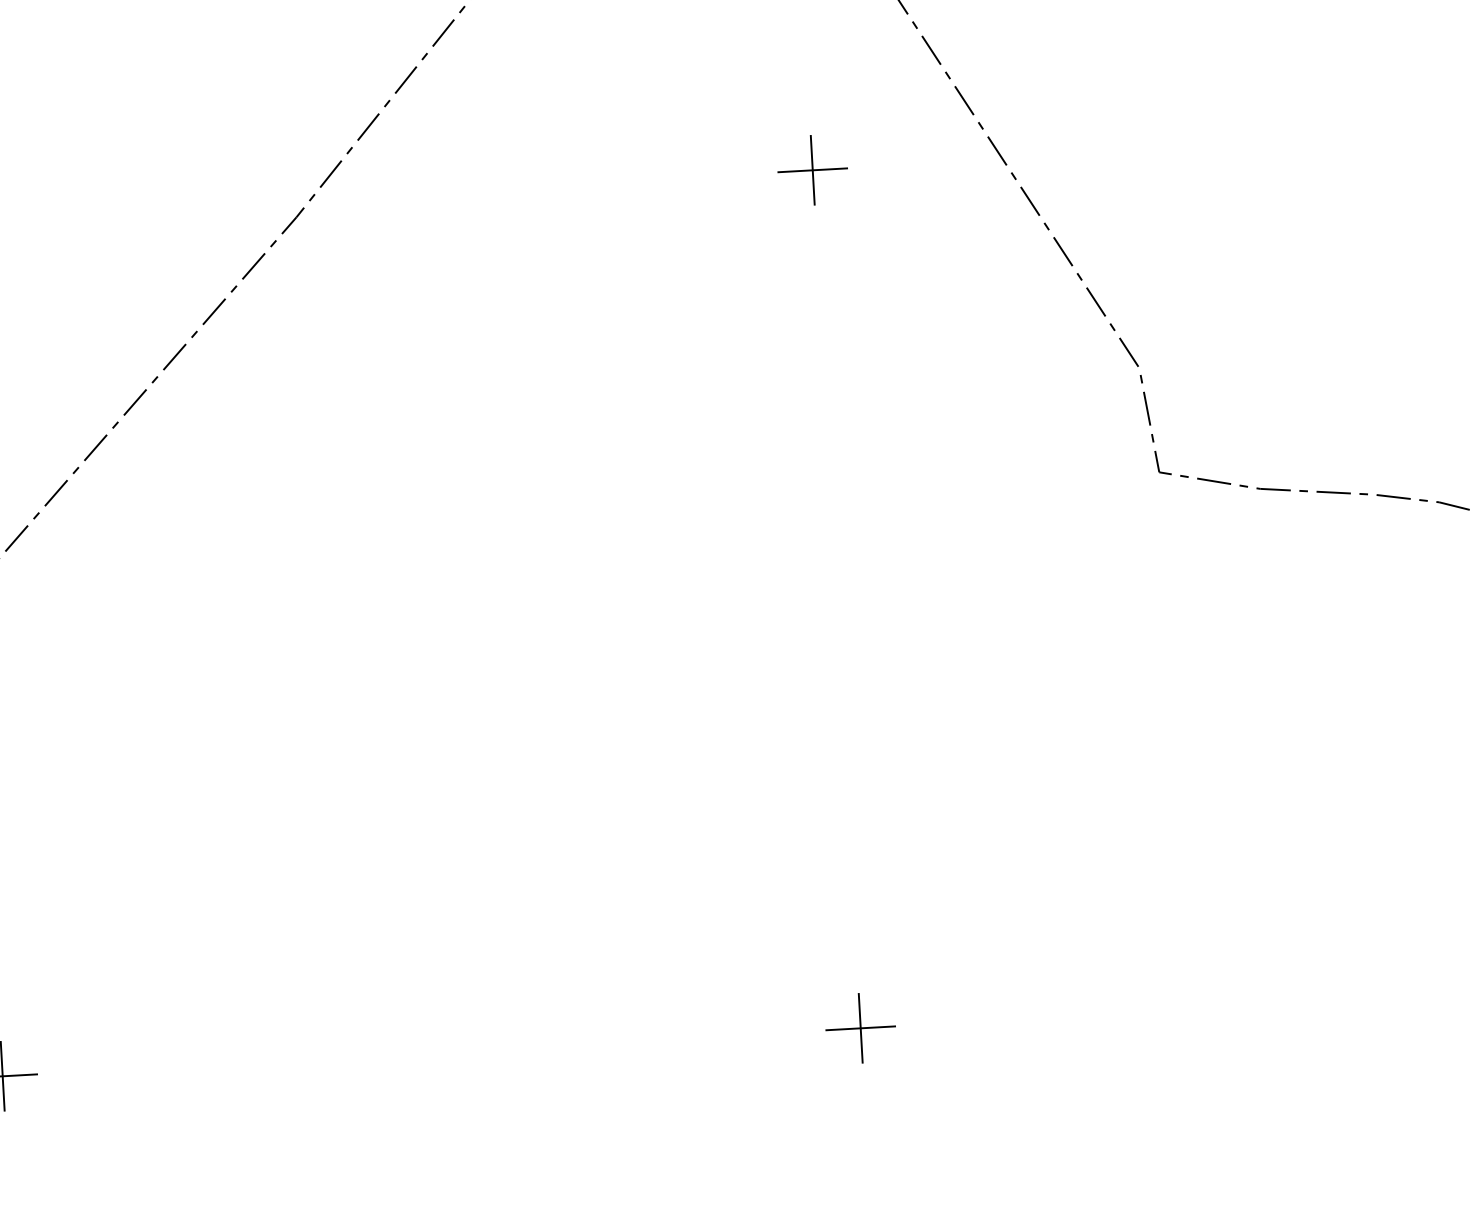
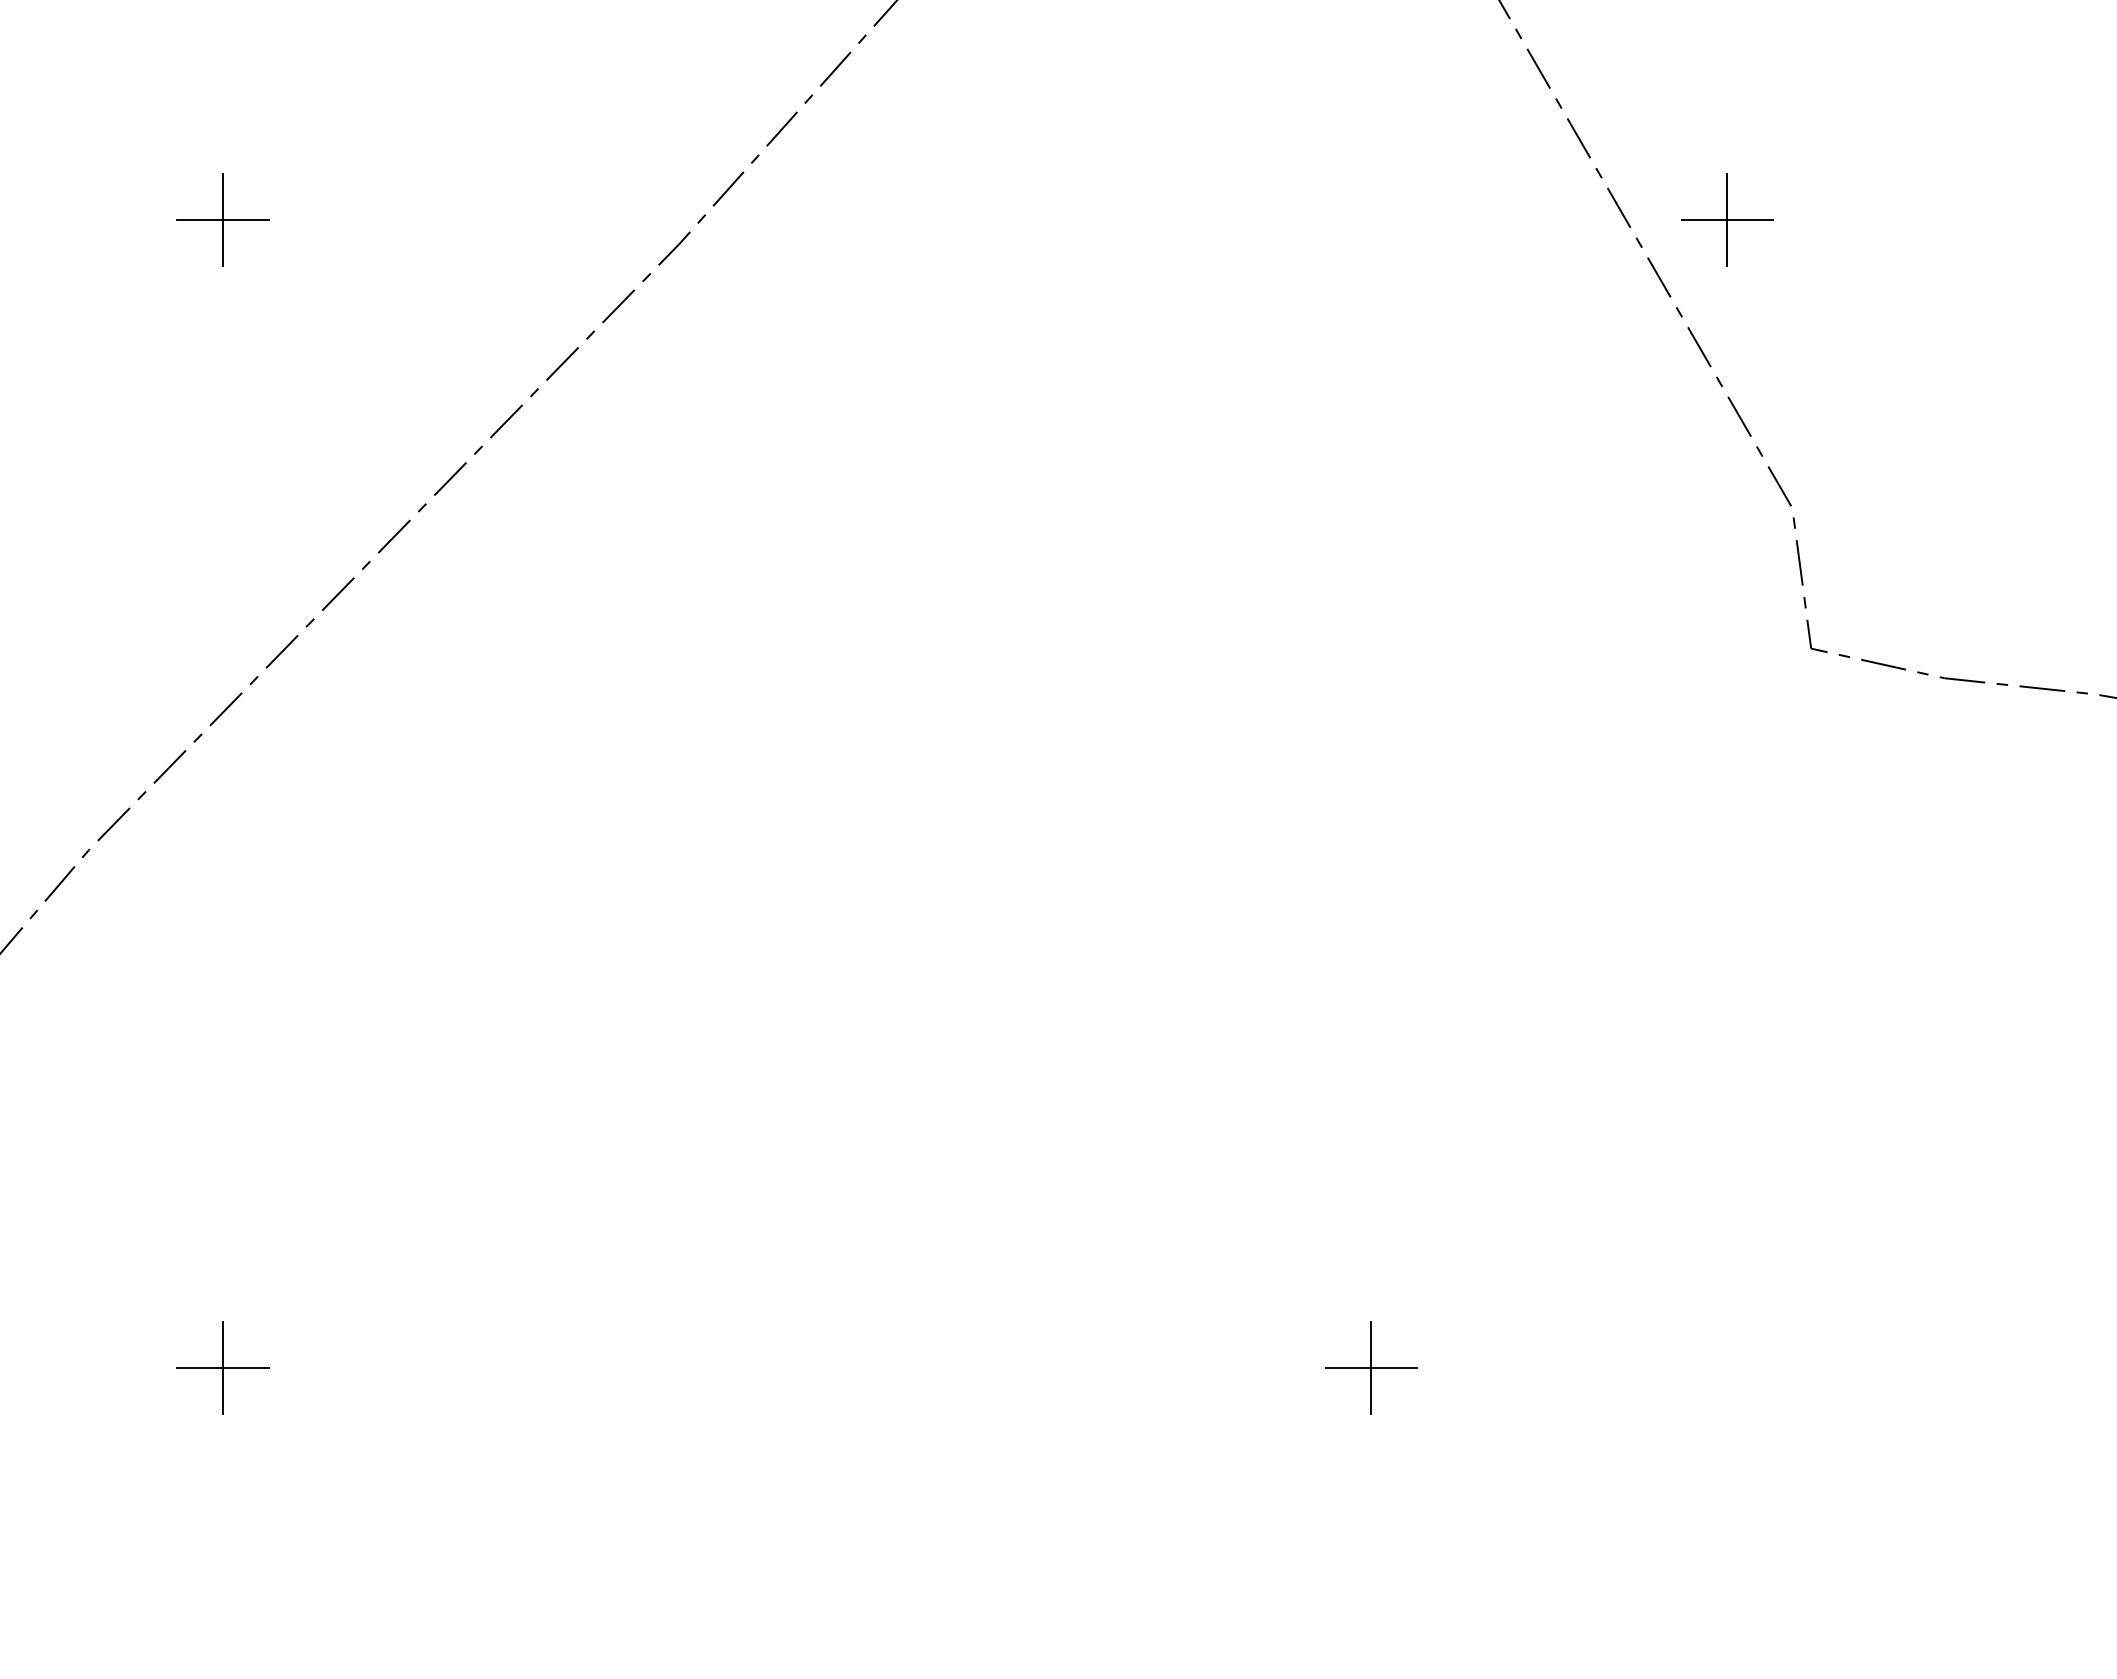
part: (812, 169) -> (1727, 219), moved

